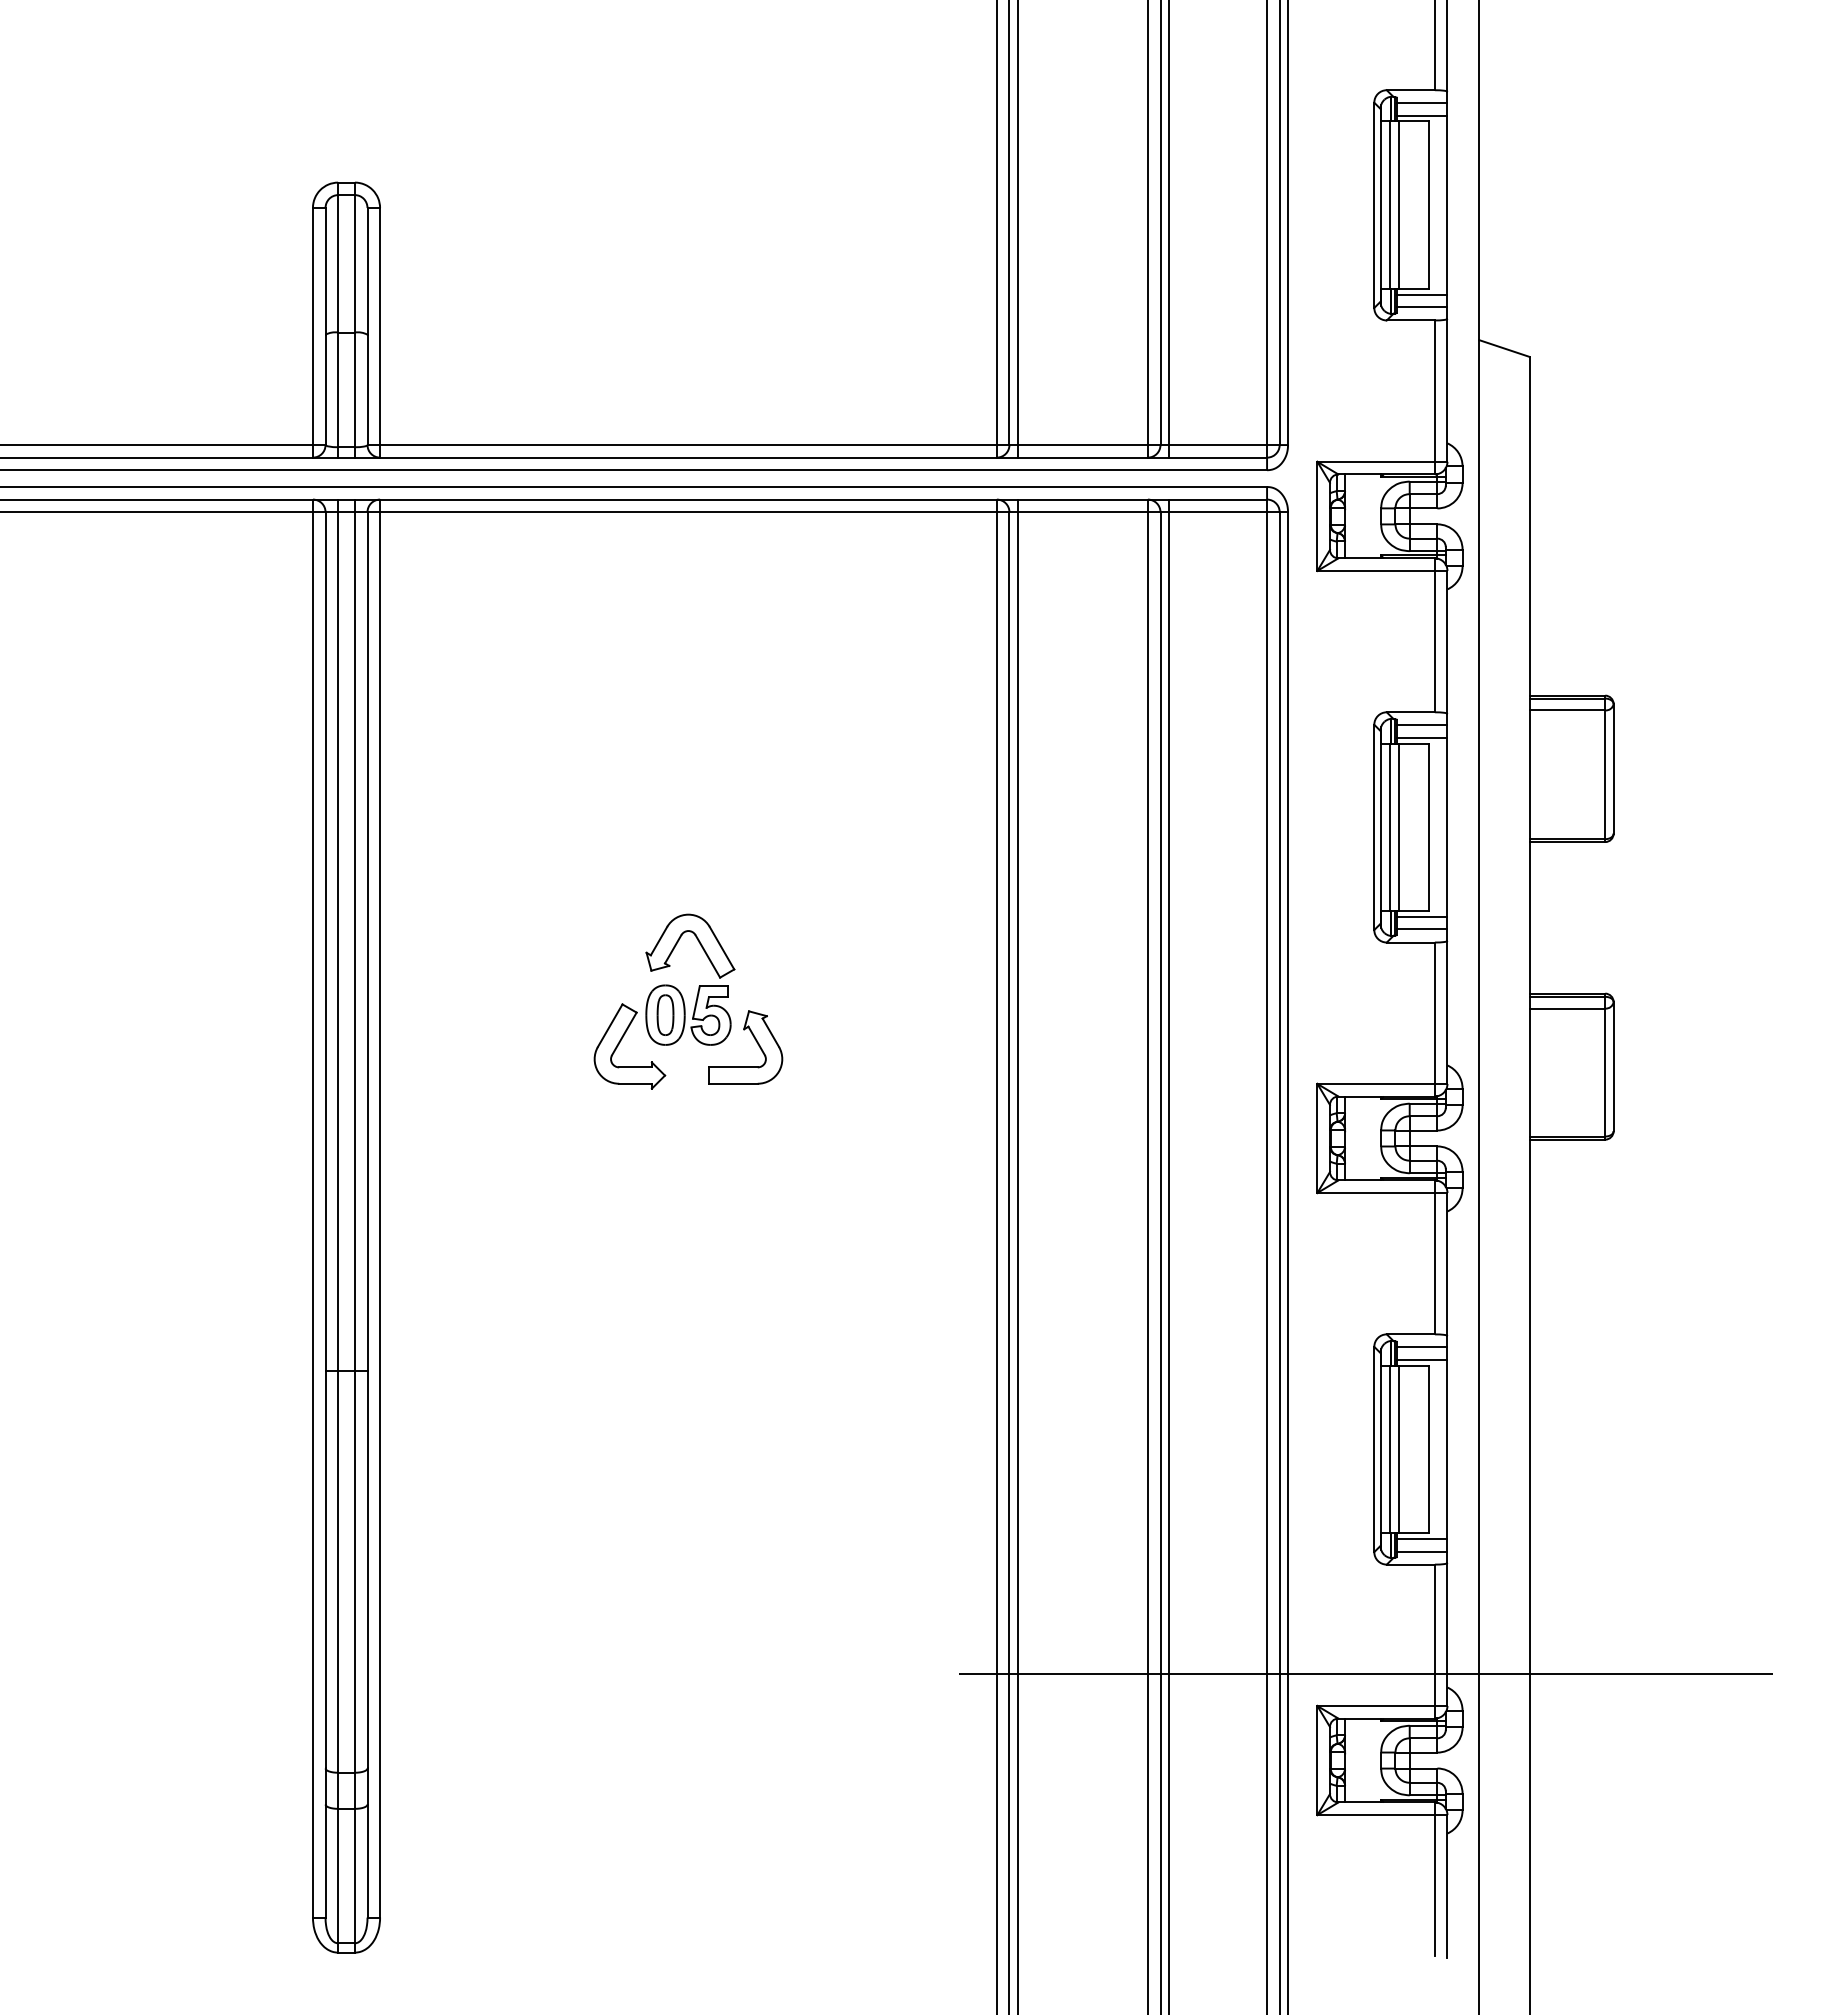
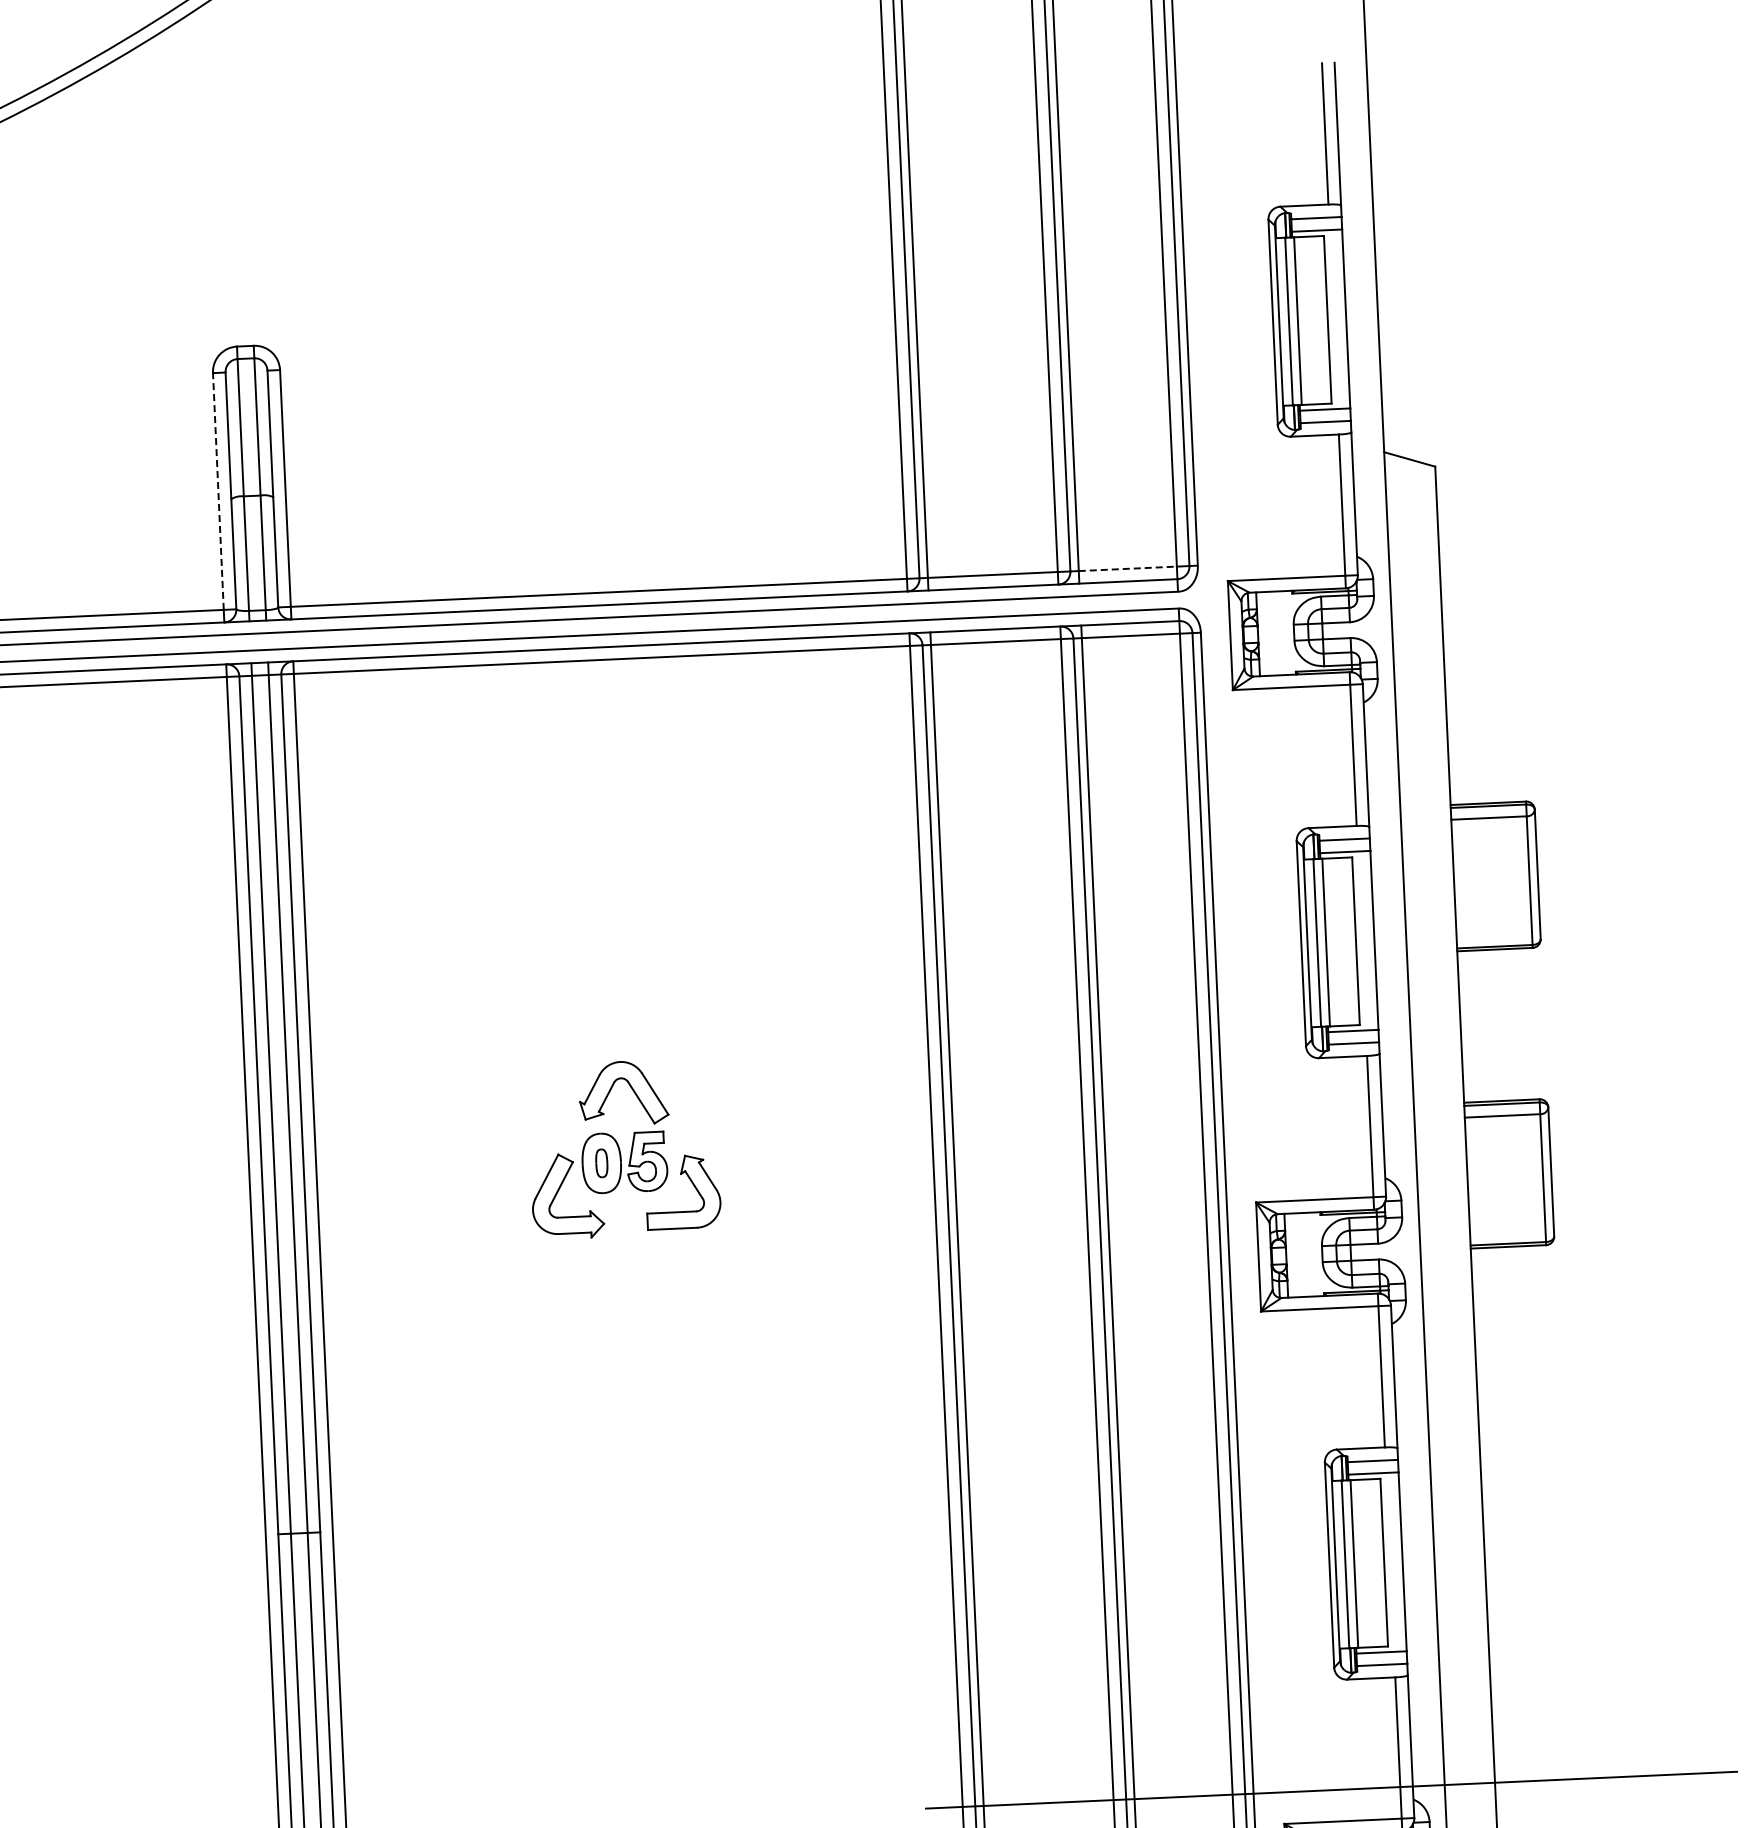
line: (312, 326) -> (217, 491), solid -> dashed
line: (1218, 445) -> (1128, 569), solid -> dashed
part: (665, 1014) -> (601, 1162), size x0.7

